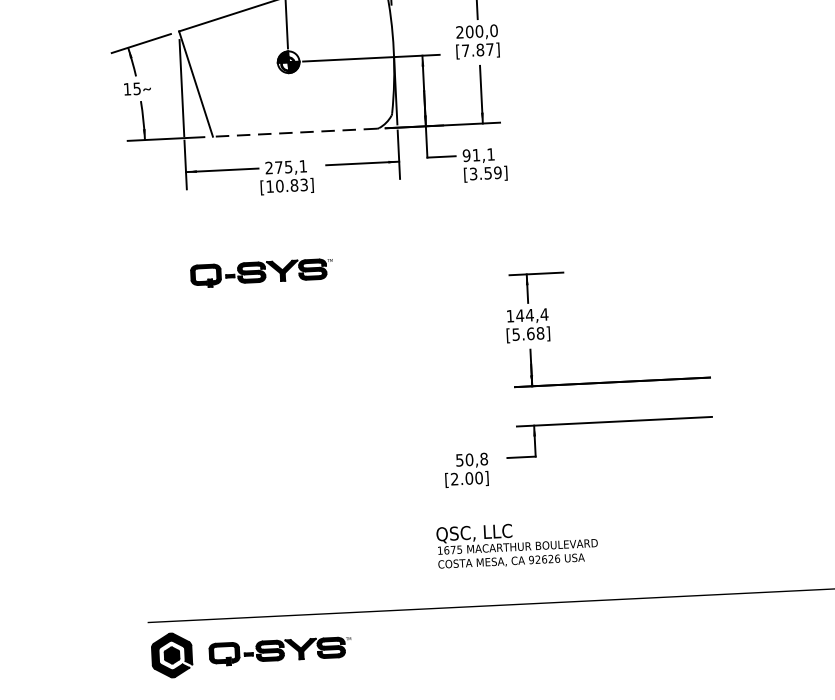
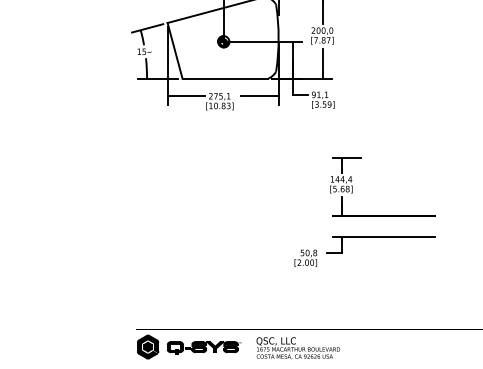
line: (295, 132) -> (225, 78), dashed -> solid
part: (261, 272) -> (204, 150), removed
text: (517, 545) -> (298, 348), moved

